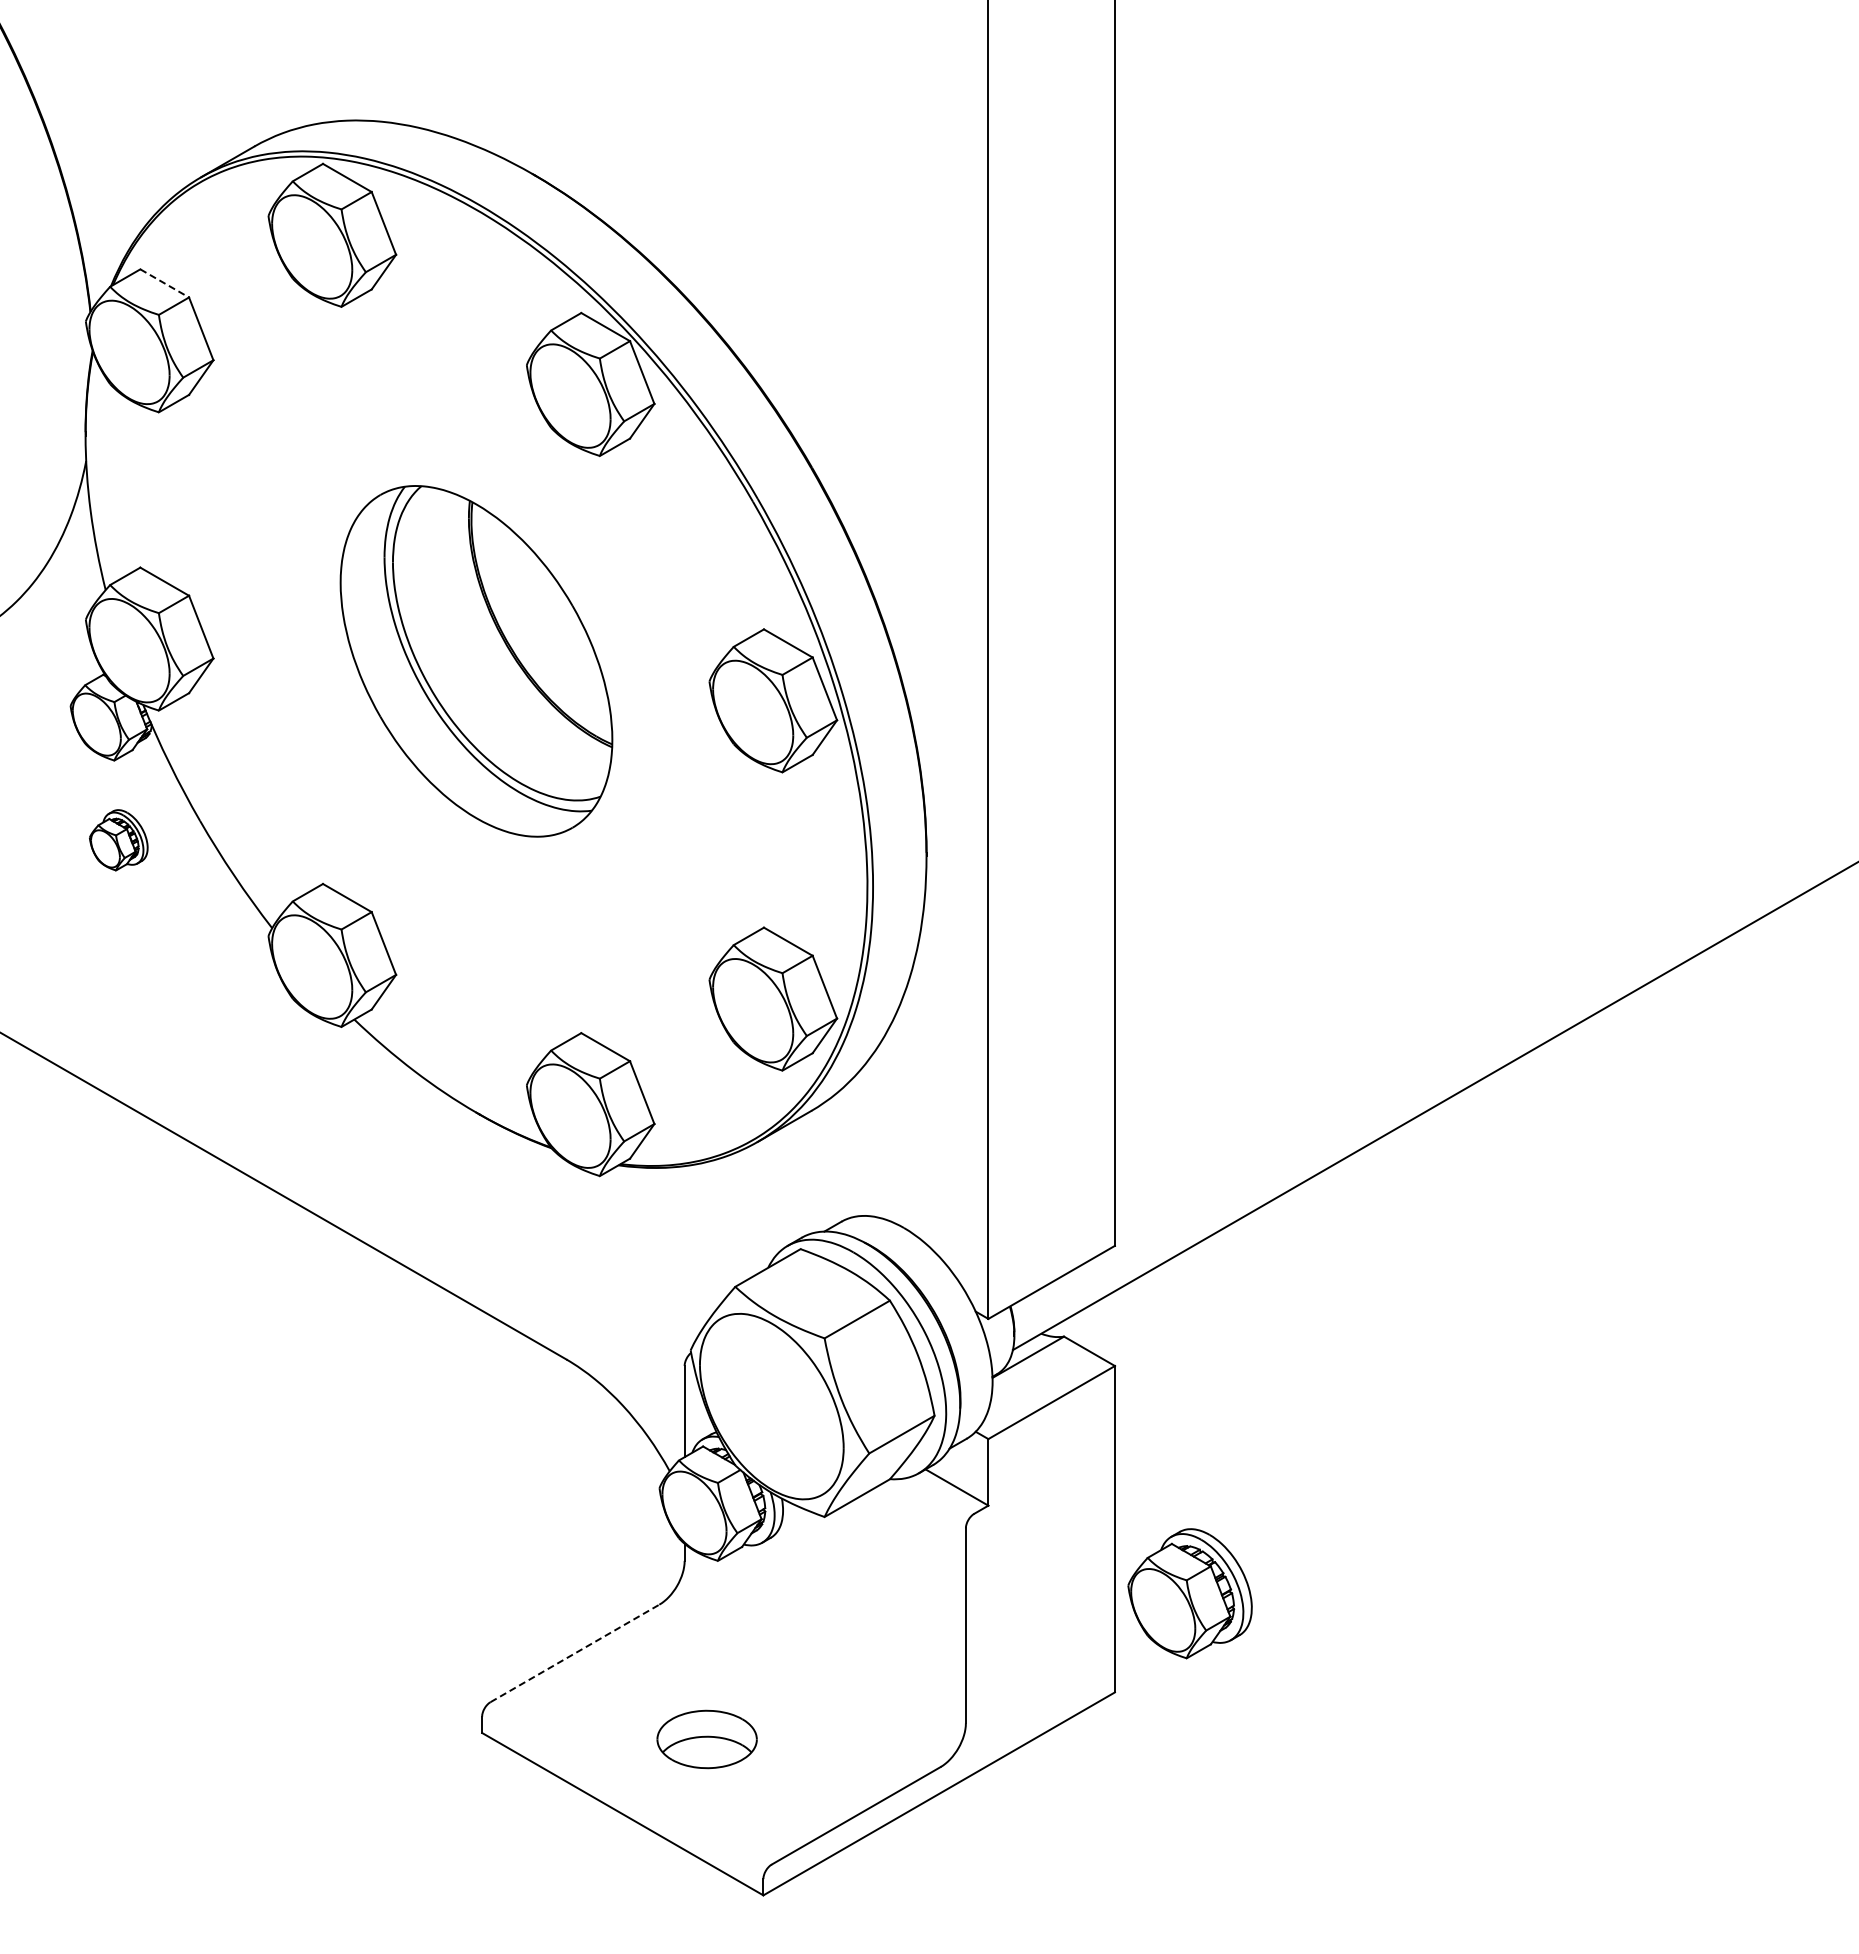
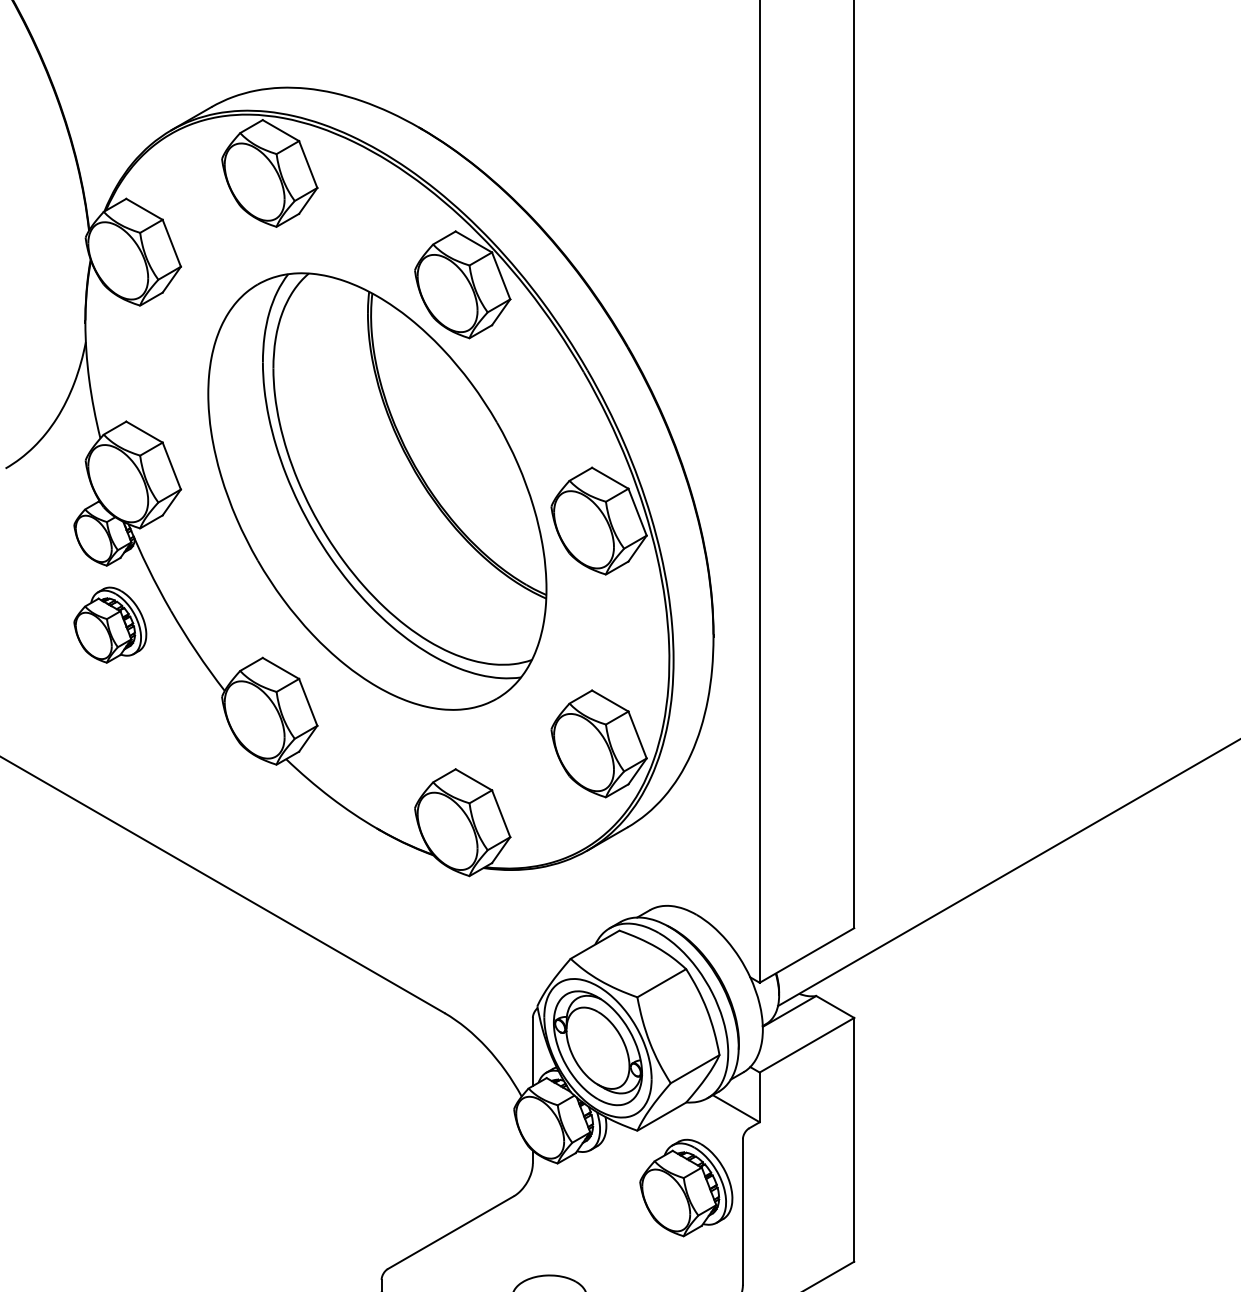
line: (165, 283) -> (145, 209), dashed -> solid
part: (476, 661) -> (377, 491), size x1.67
part: (118, 840) -> (110, 625), size x1.67
part: (771, 1406) -> (597, 1048), added
part: (1189, 1593) -> (685, 1187), moved
line: (575, 1653) -> (451, 1232), dashed -> solid

